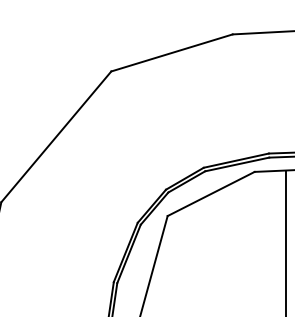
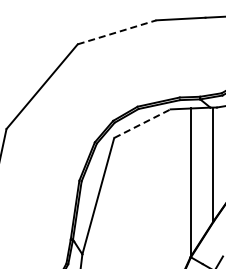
line: (172, 53) -> (117, 32), solid -> dashed
line: (211, 193) -> (142, 123), solid -> dashed

